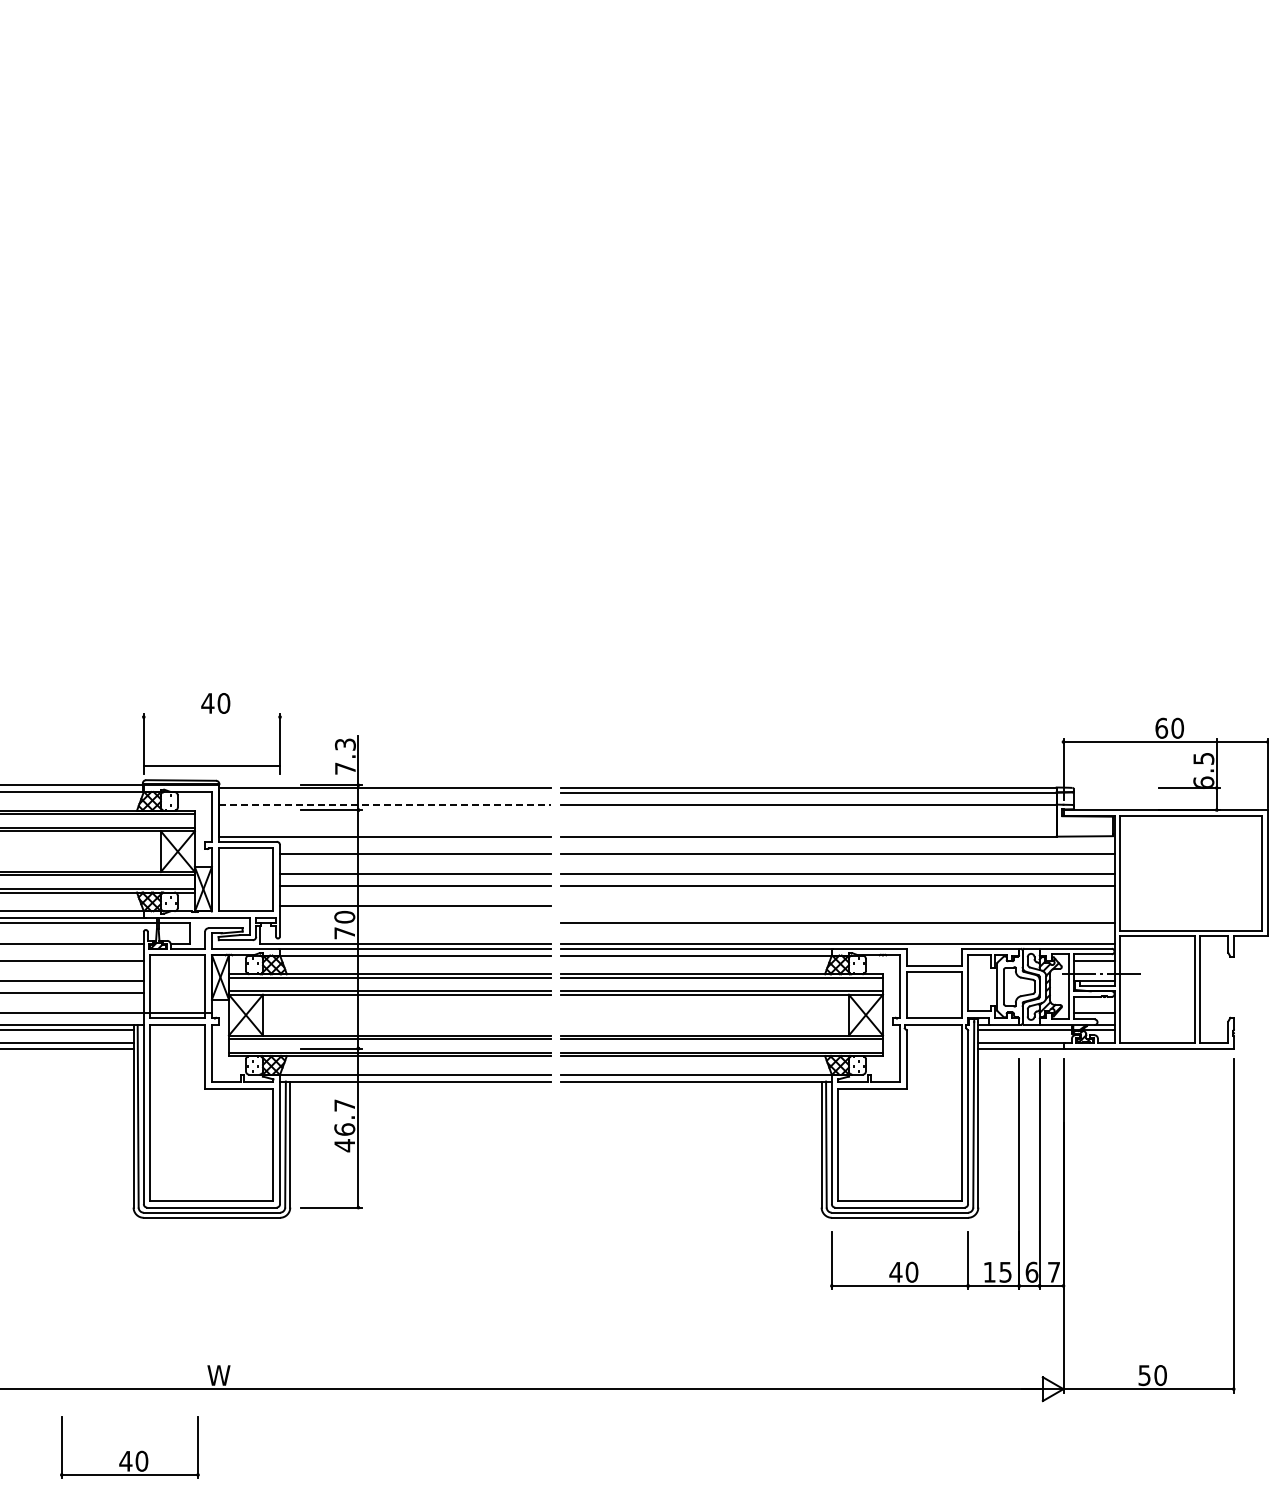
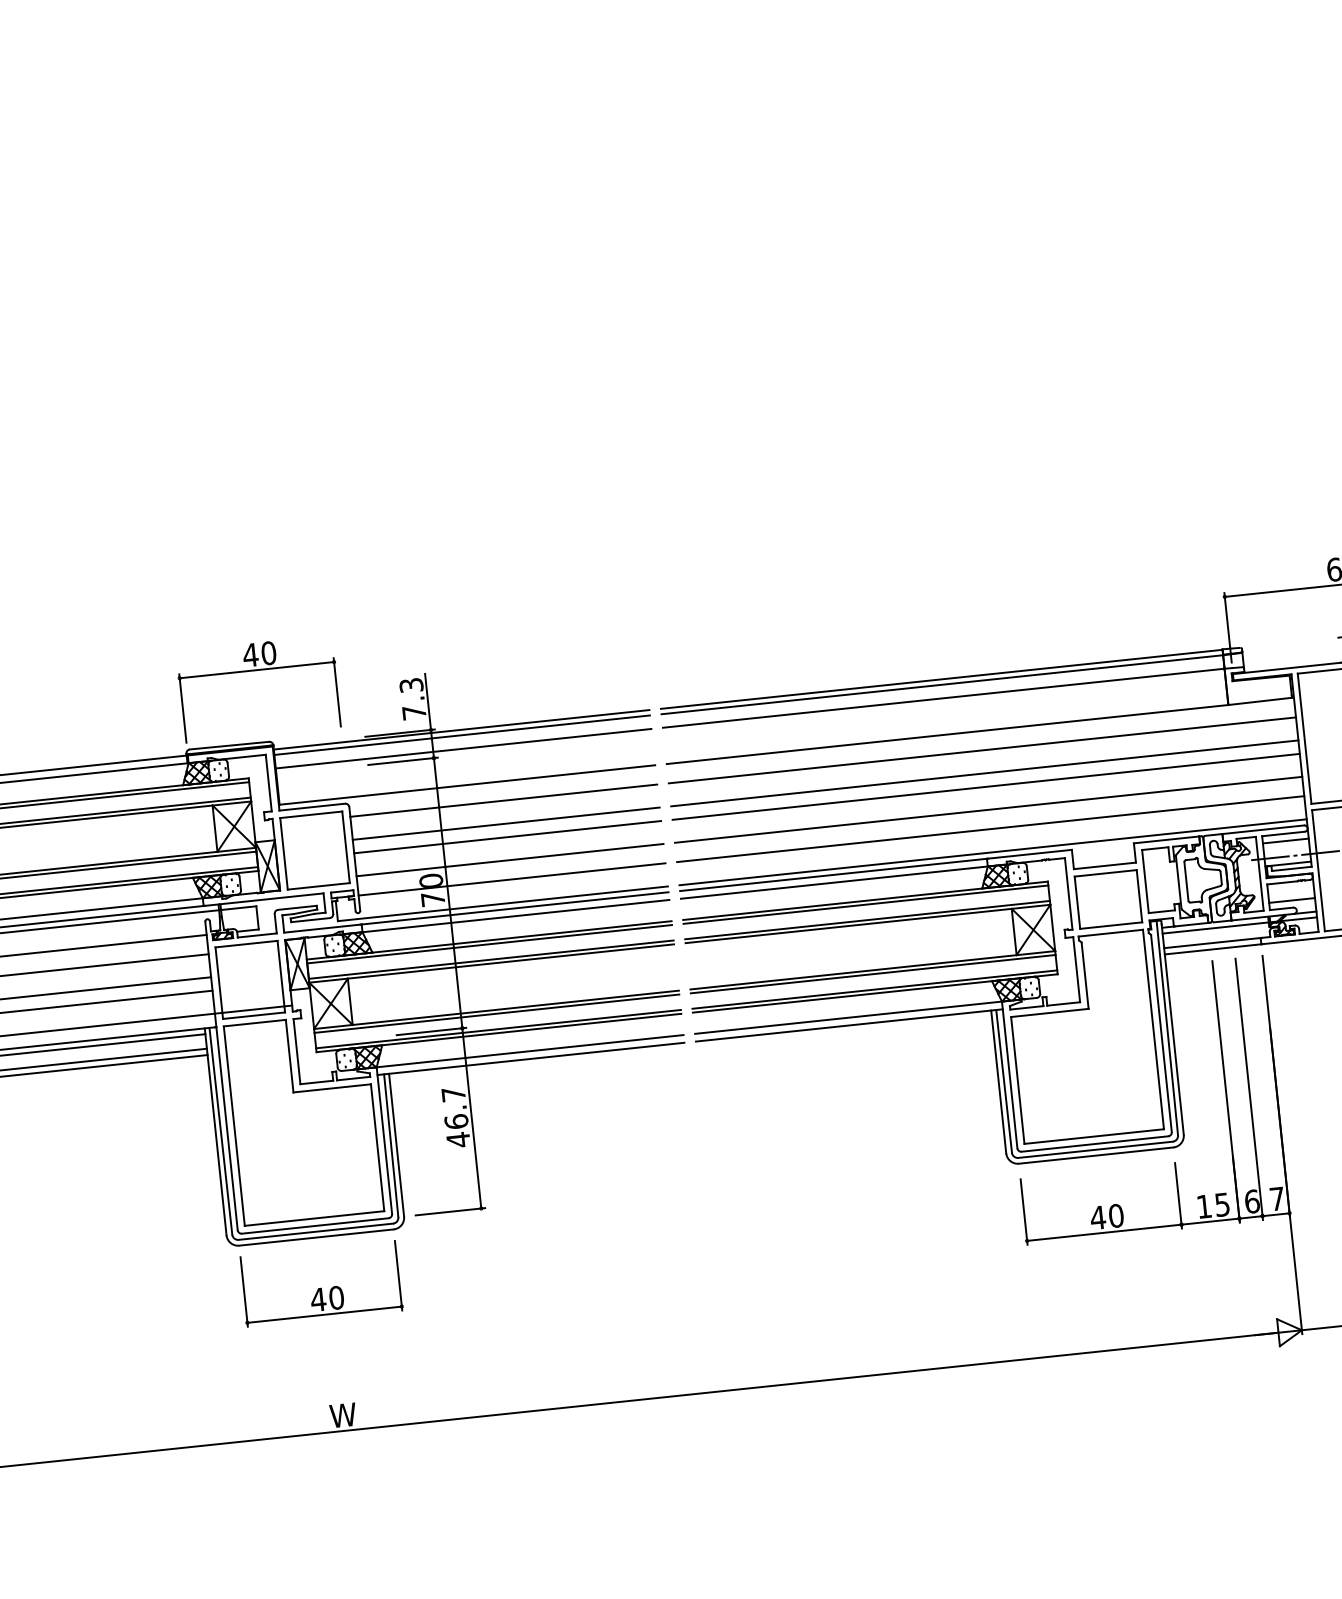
line: (211, 766) -> (256, 670), moved
line: (384, 792) -> (461, 735), added
line: (385, 804) -> (463, 748), dashed -> solid
line: (837, 906) -> (988, 810), added
line: (415, 923) -> (512, 879), added
part: (129, 1447) -> (320, 1283), moved

